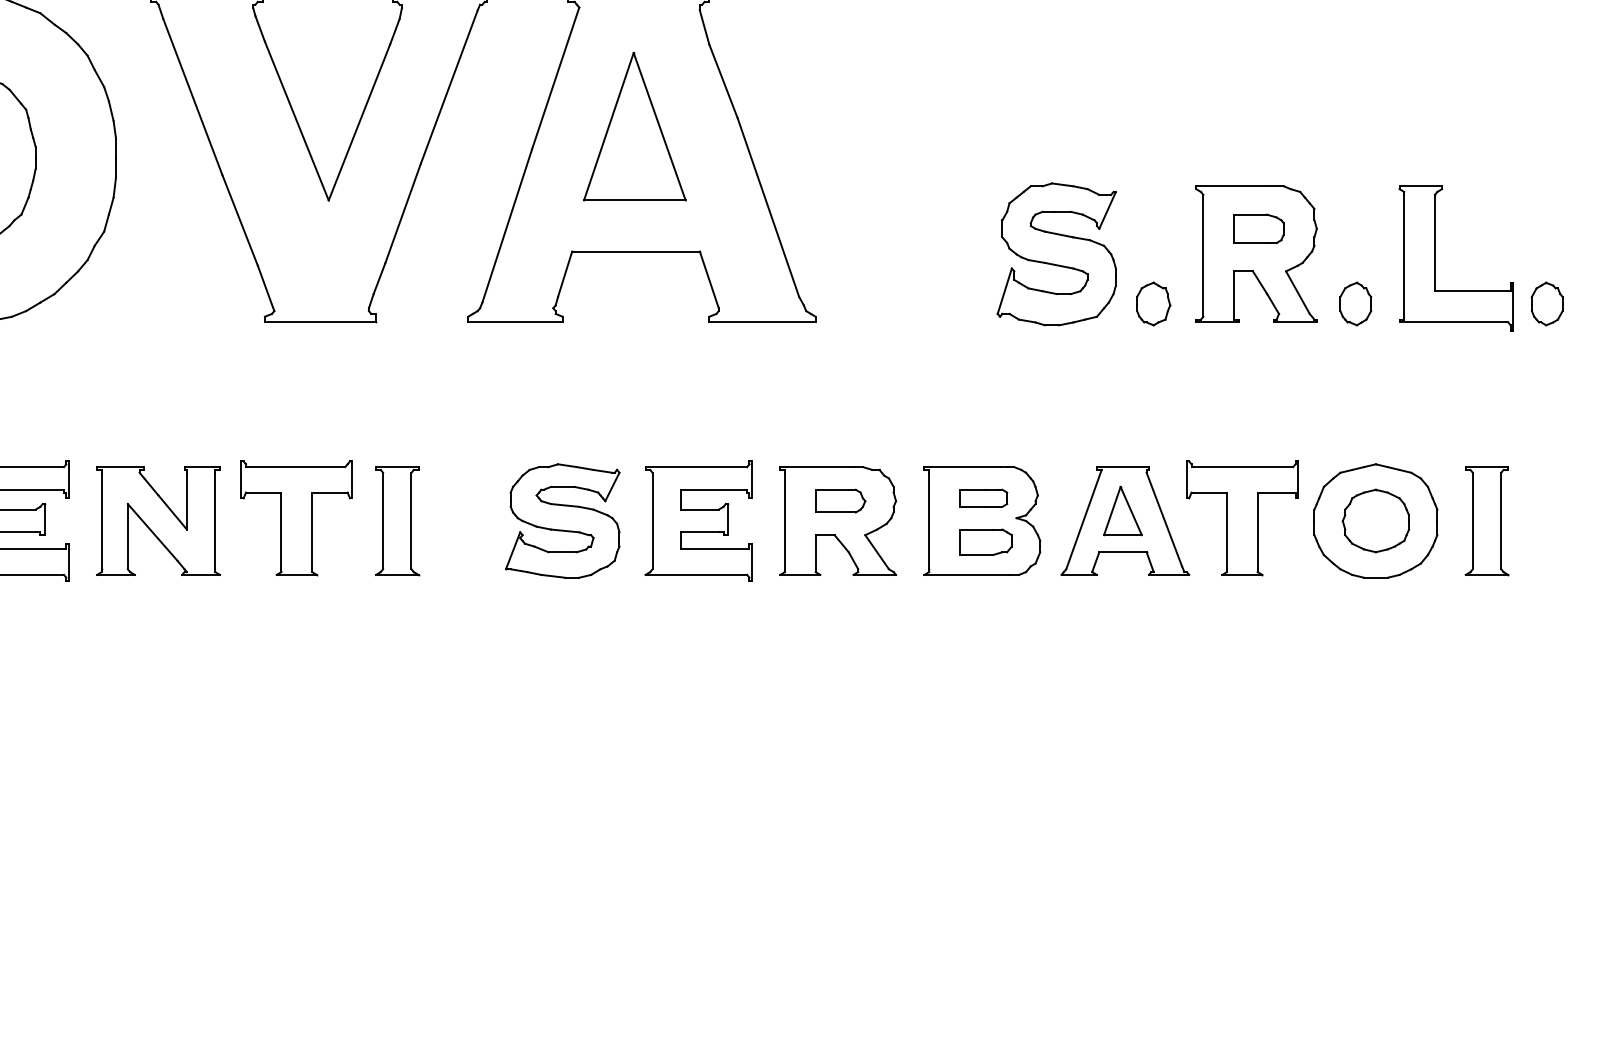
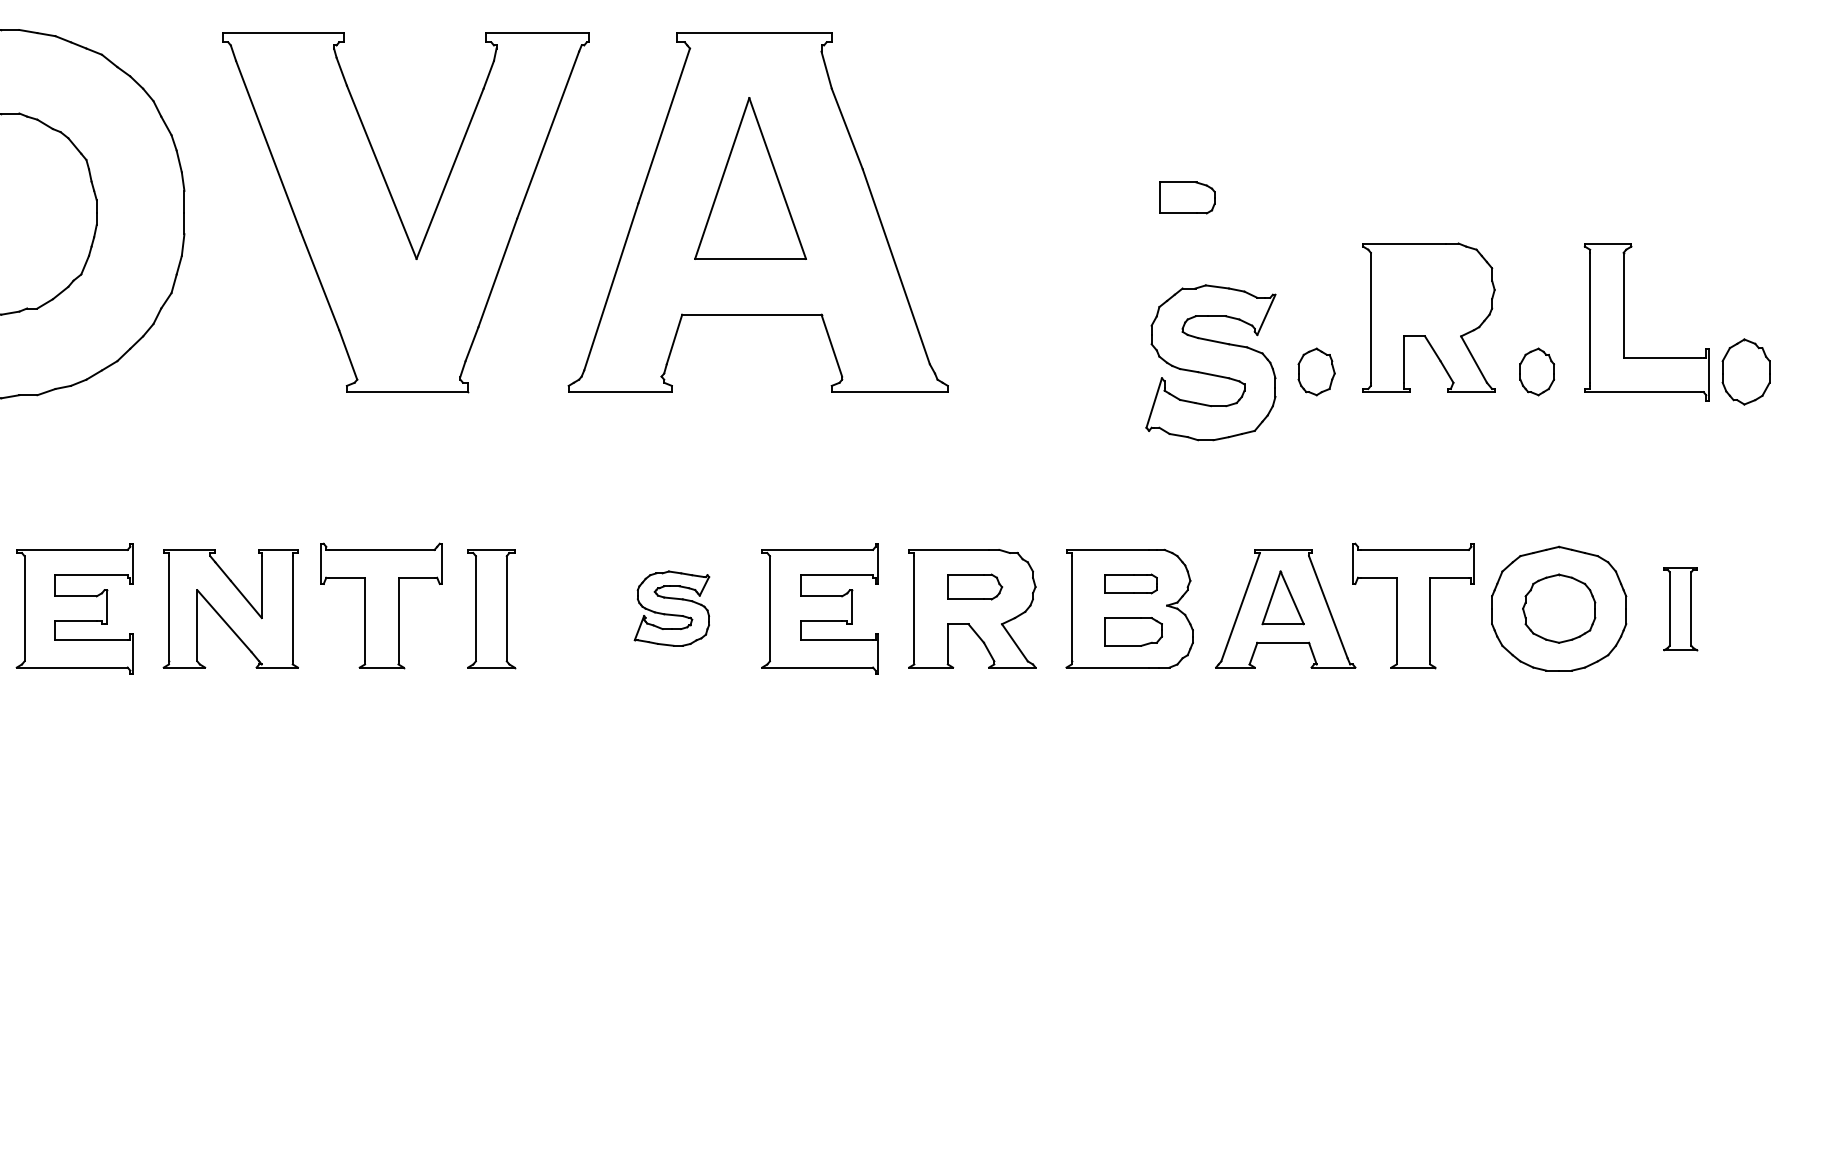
part: (1258, 228) -> (1187, 197), moved
part: (1056, 254) -> (1210, 362), moved
part: (1546, 303) -> (1745, 371), size x1.4
part: (562, 520) -> (671, 608), size x0.6
part: (1487, 521) -> (1680, 609), size x0.7

